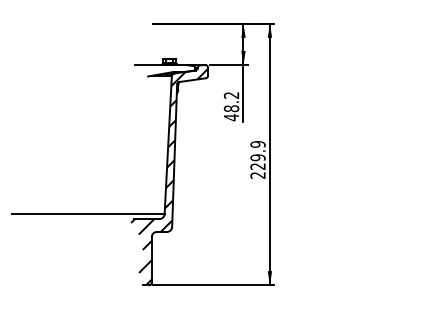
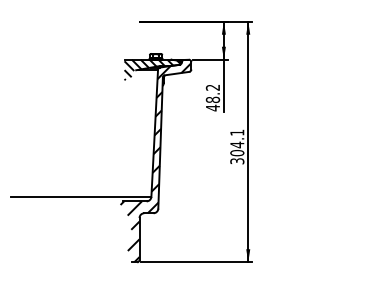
hatch: (164, 75) -> (151, 69), added
text: (258, 159) -> (237, 146), 229.9 -> 304.1

